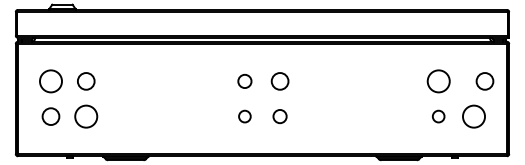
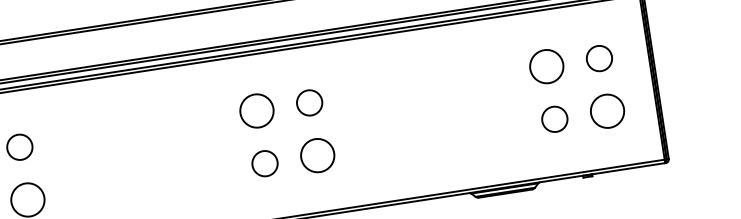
circle: (244, 81) -> (256, 111), size x1.67
circle: (484, 81) -> (598, 58), moved
circle: (244, 116) -> (264, 163), size x1.43
circle: (279, 116) -> (316, 155), size x1.67
circle: (438, 116) -> (554, 119), size x1.43

